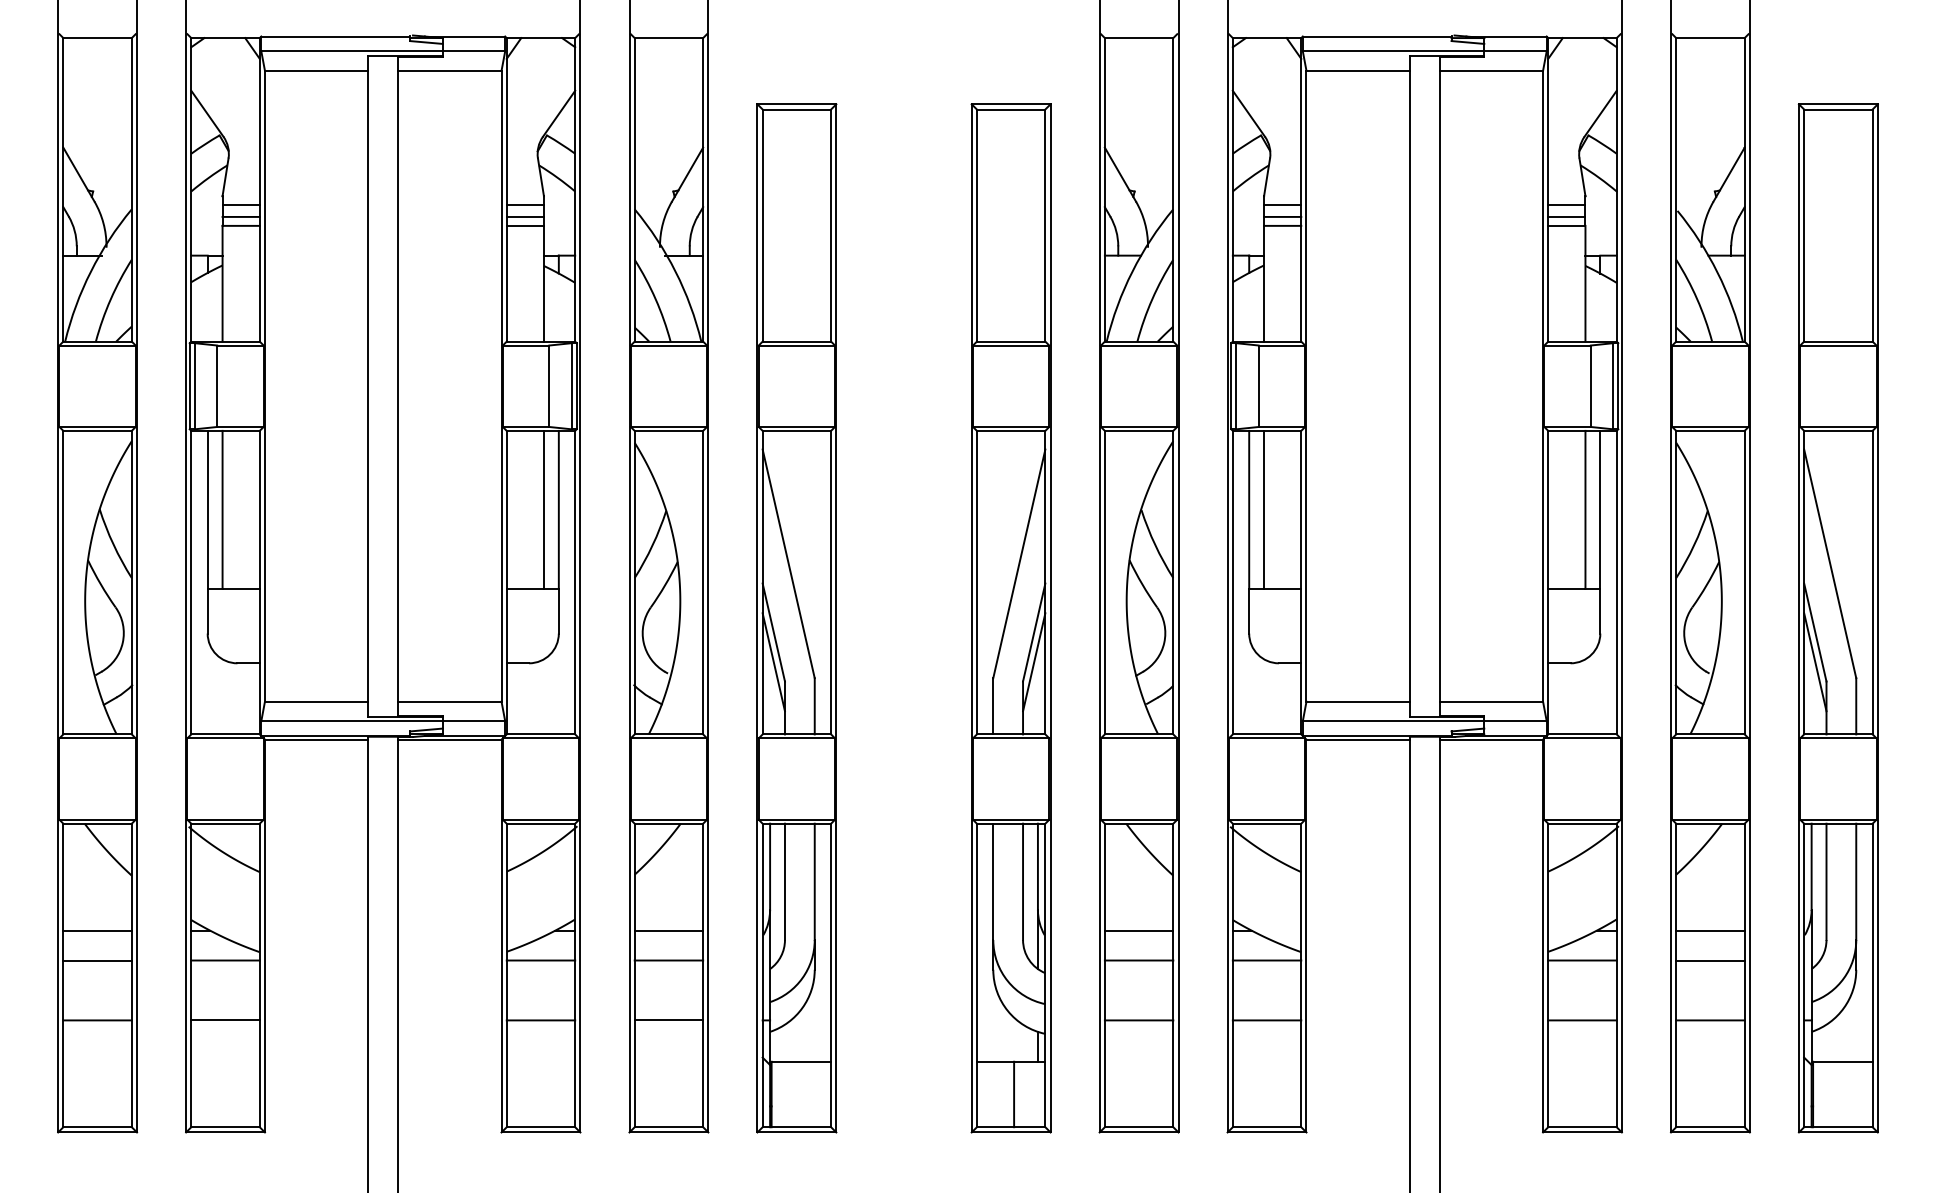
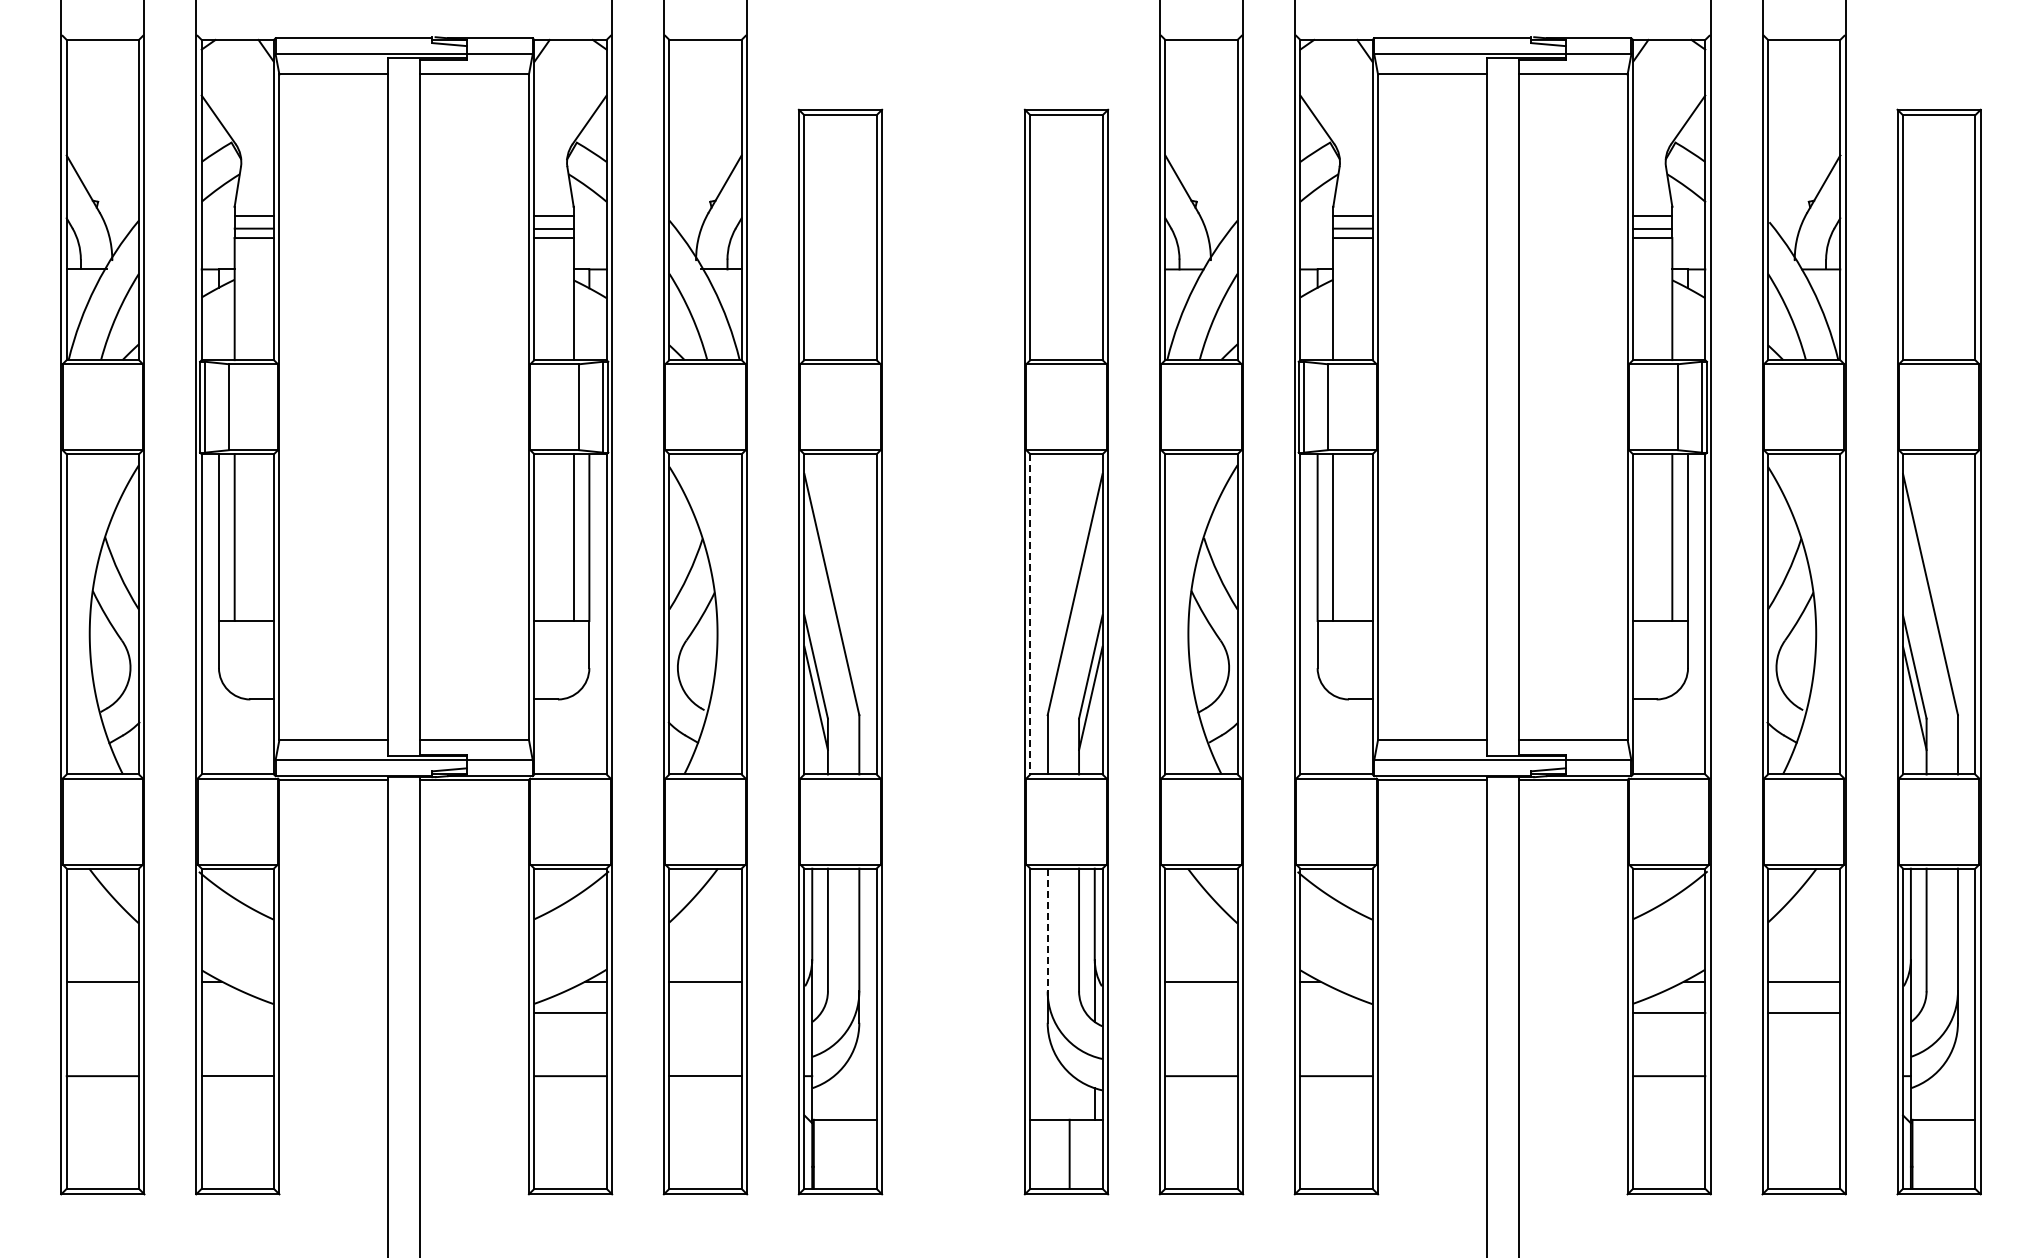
line: (977, 582) -> (1030, 614), solid -> dashed
line: (993, 882) -> (1047, 930), solid -> dashed
line: (97, 960) -> (102, 1012), removed
line: (225, 960) -> (237, 1012), removed
line: (668, 960) -> (705, 1012), removed
line: (1139, 960) -> (1201, 1012), removed
line: (1267, 960) -> (1336, 1012), removed
line: (1710, 1020) -> (1804, 1076), removed

